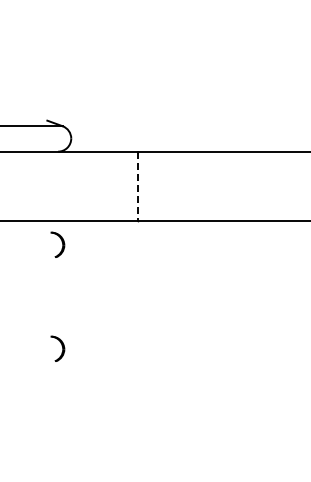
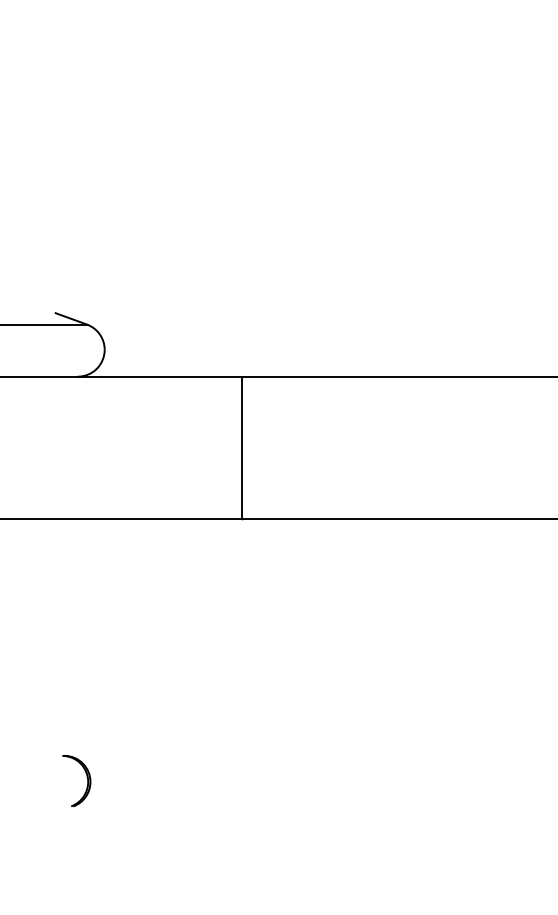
line: (138, 186) -> (242, 448), dashed -> solid
part: (57, 244) -> (76, 566), removed

